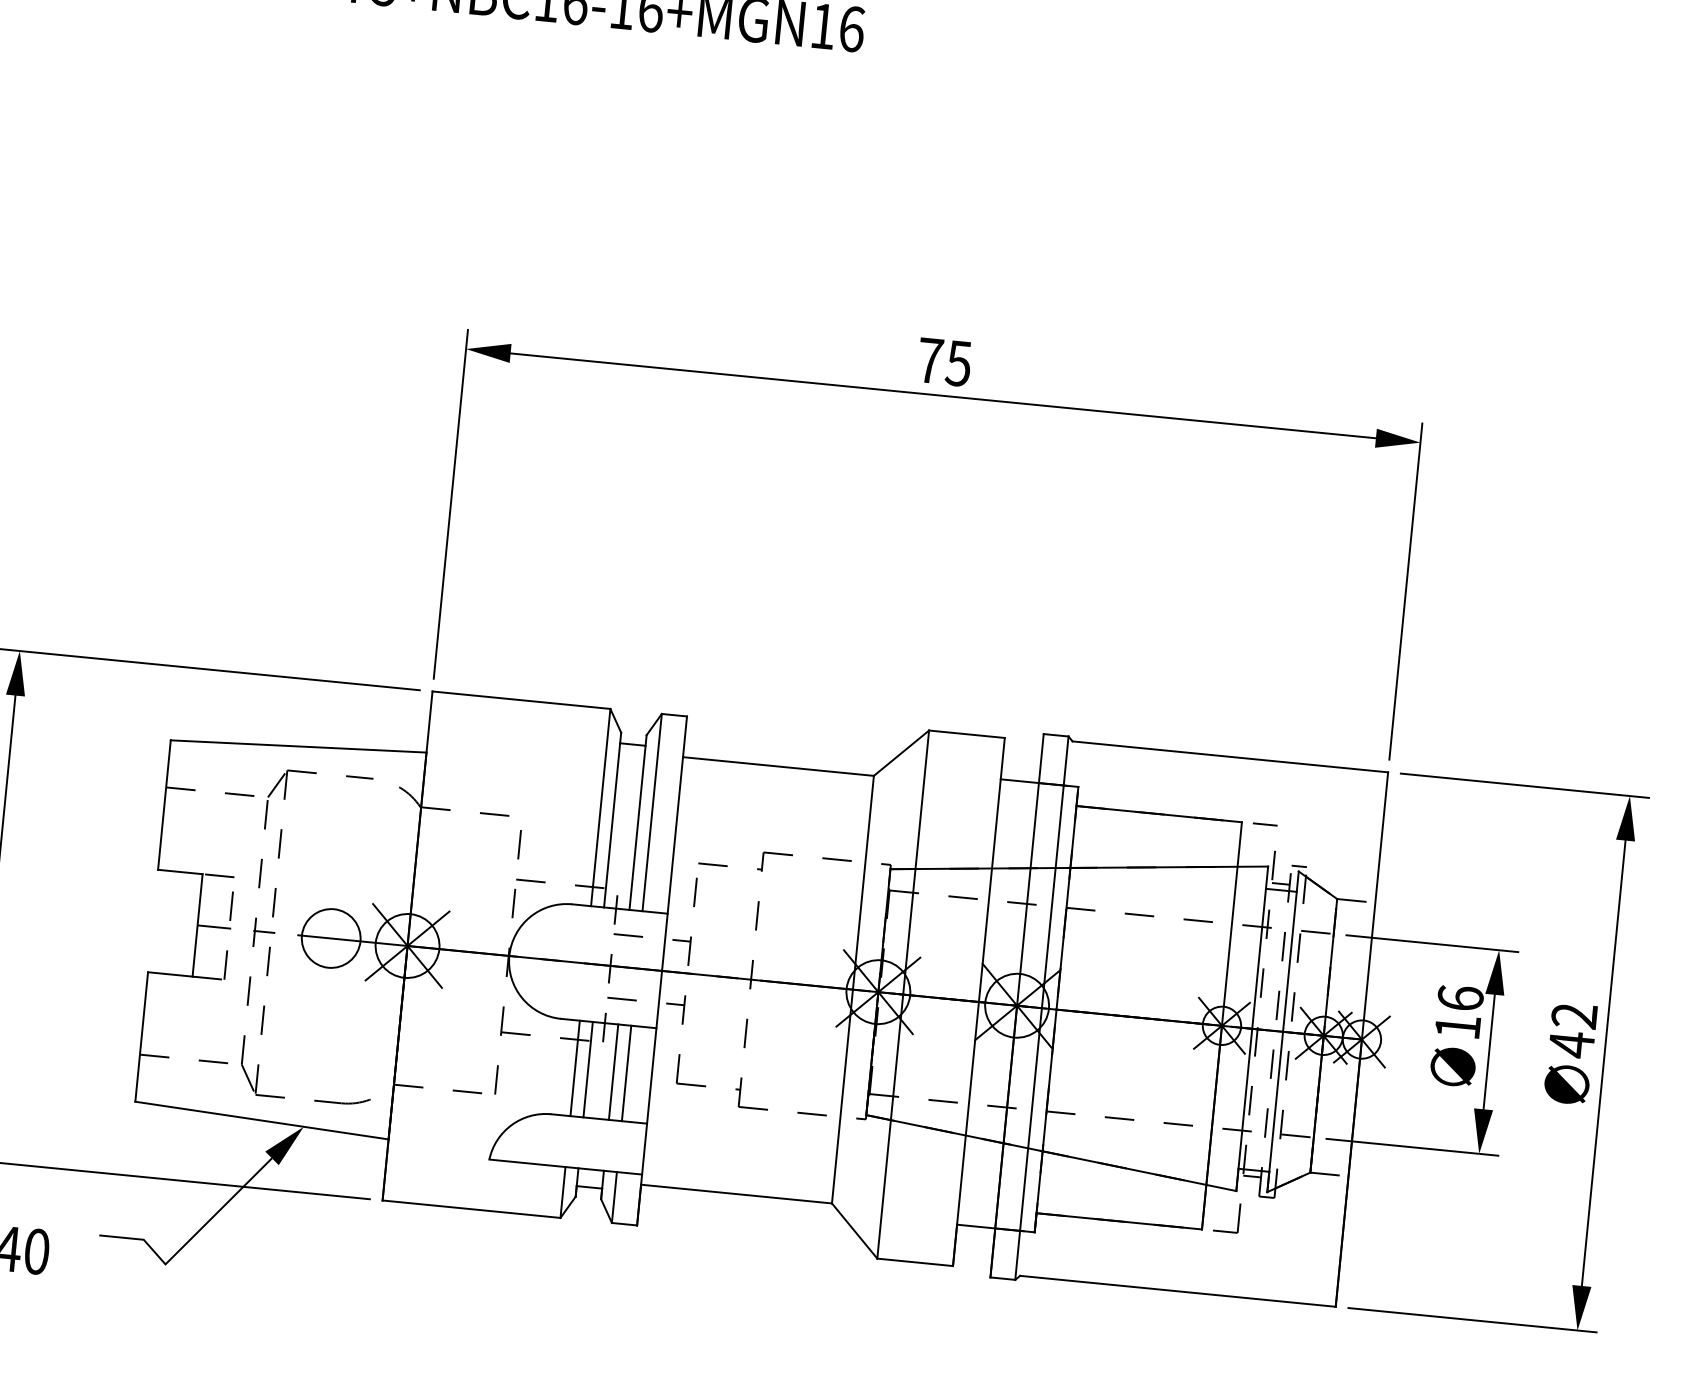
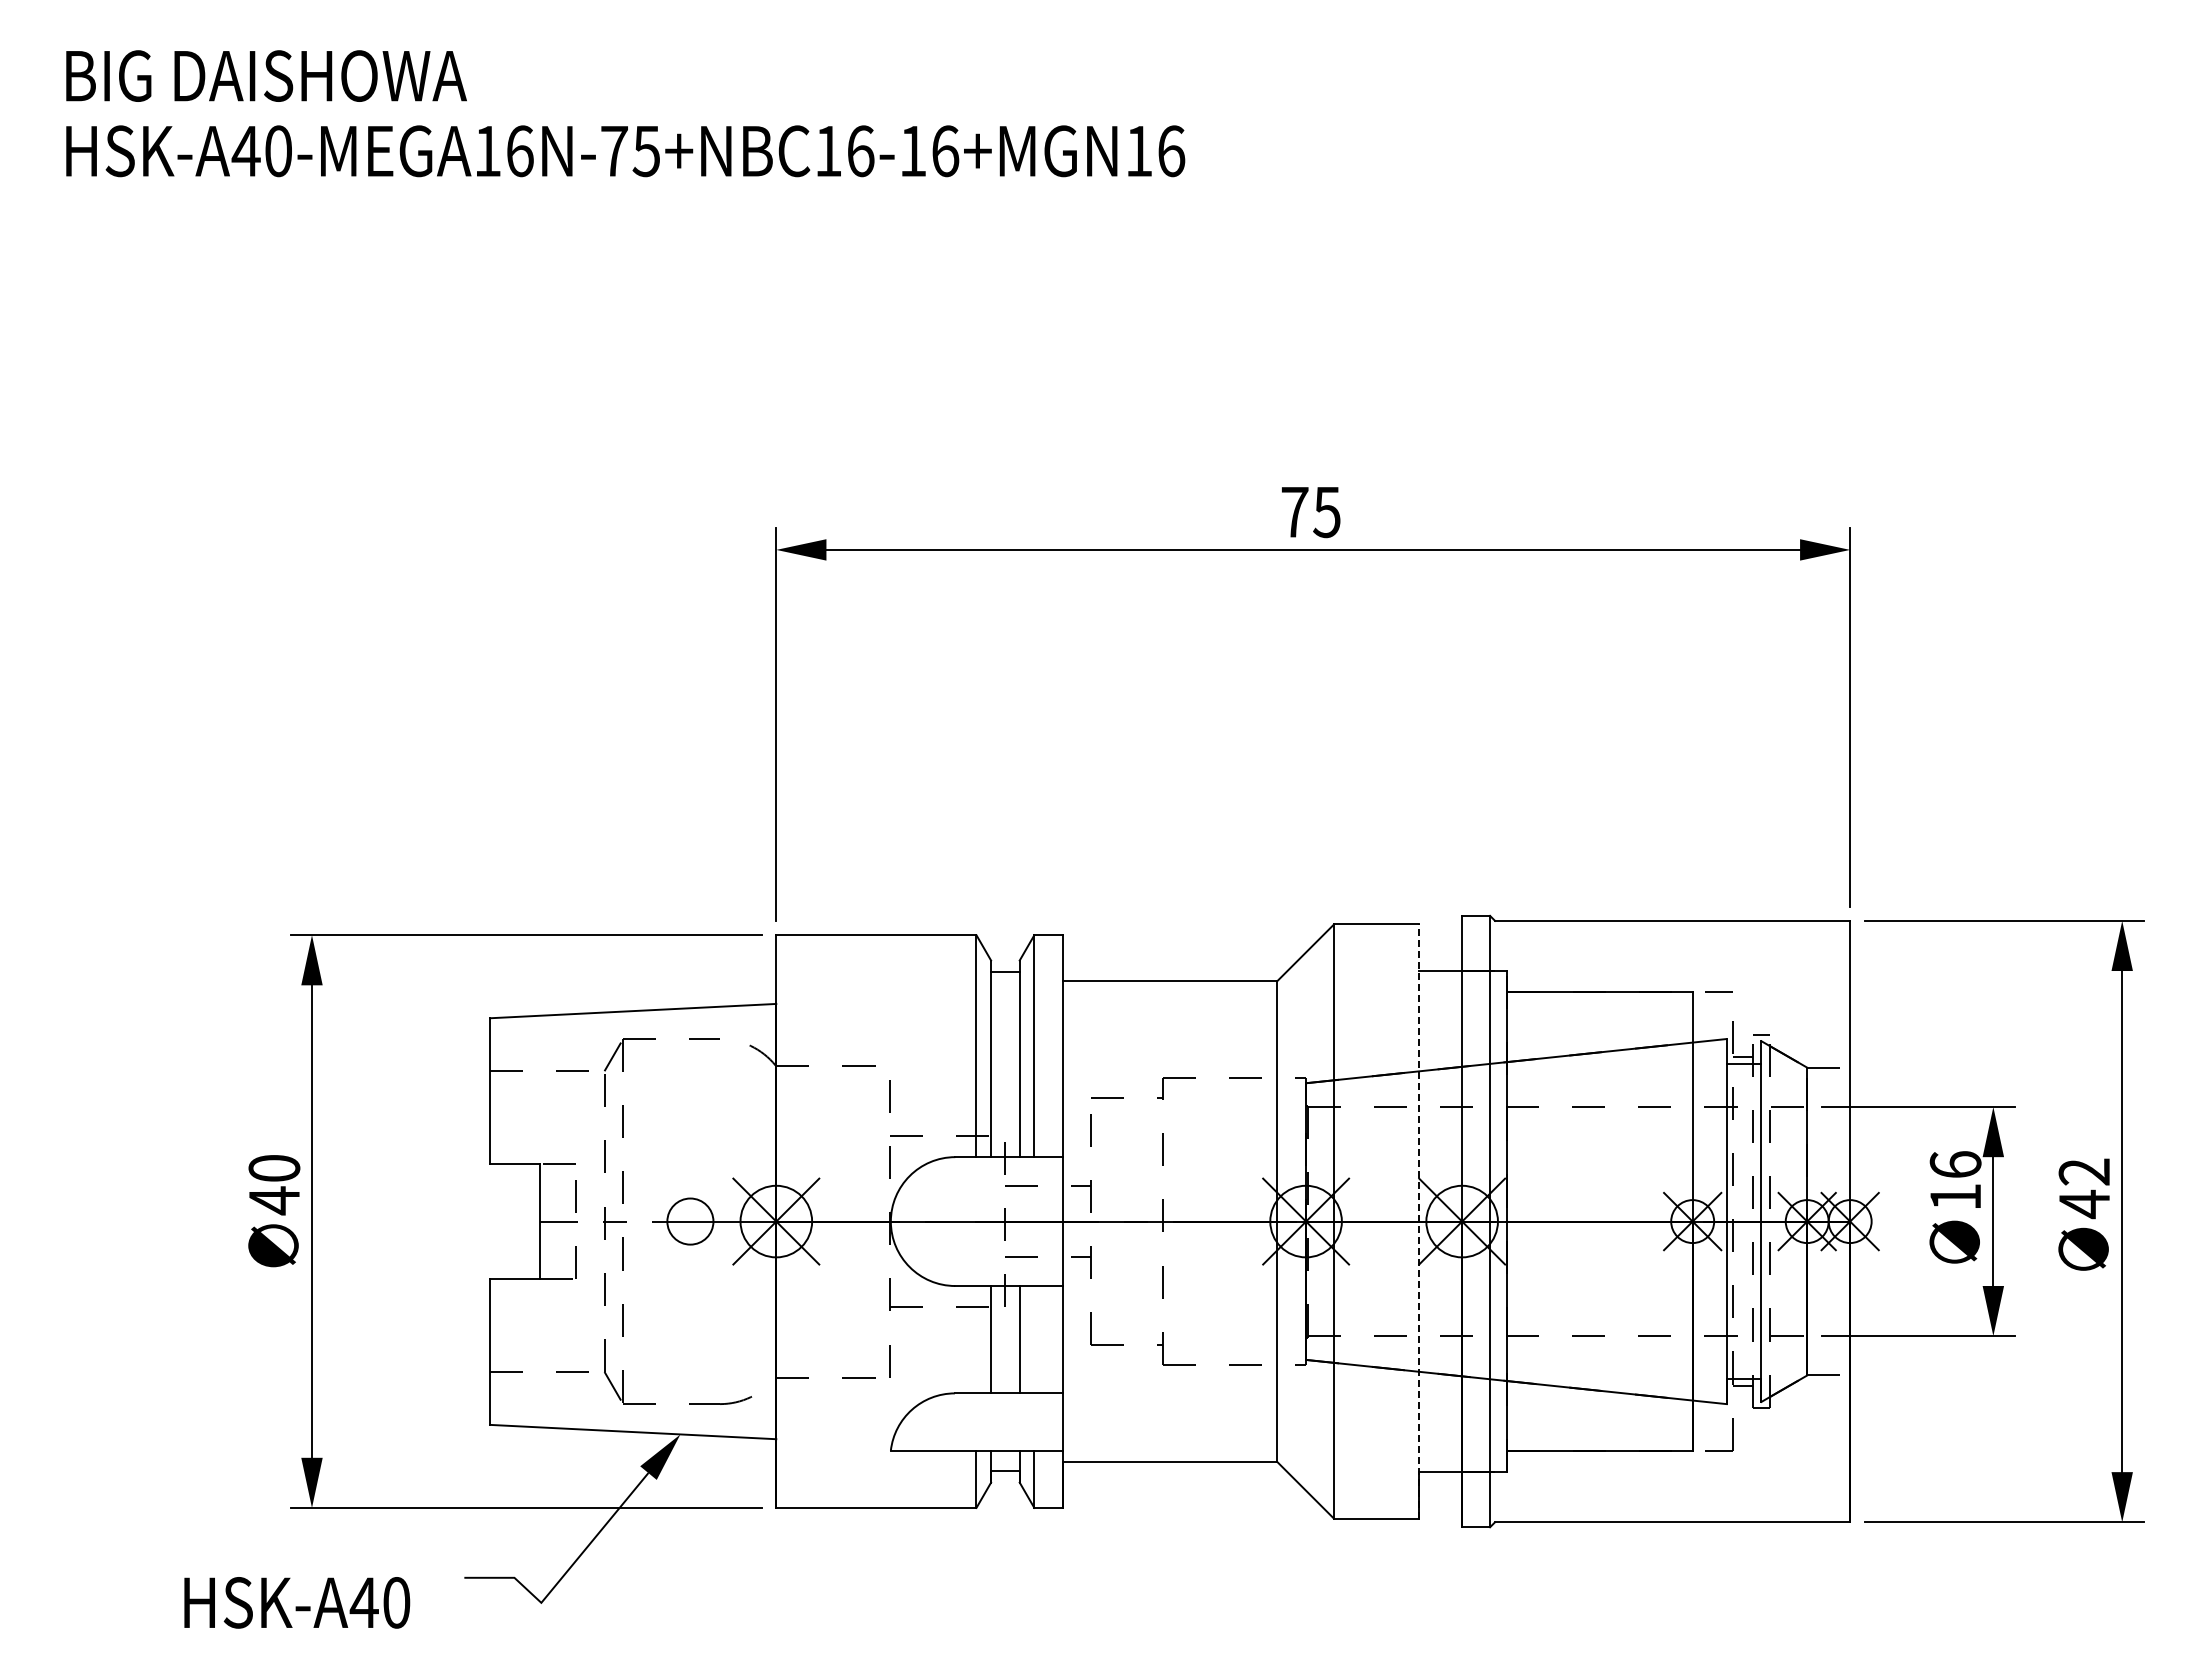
circle: (331, 938) -> (690, 1221), size x0.7
line: (979, 1001) -> (1419, 1221), solid -> dashed
line: (575, 1068) -> (976, 1339), removed
line: (626, 1073) -> (1034, 1339), removed

